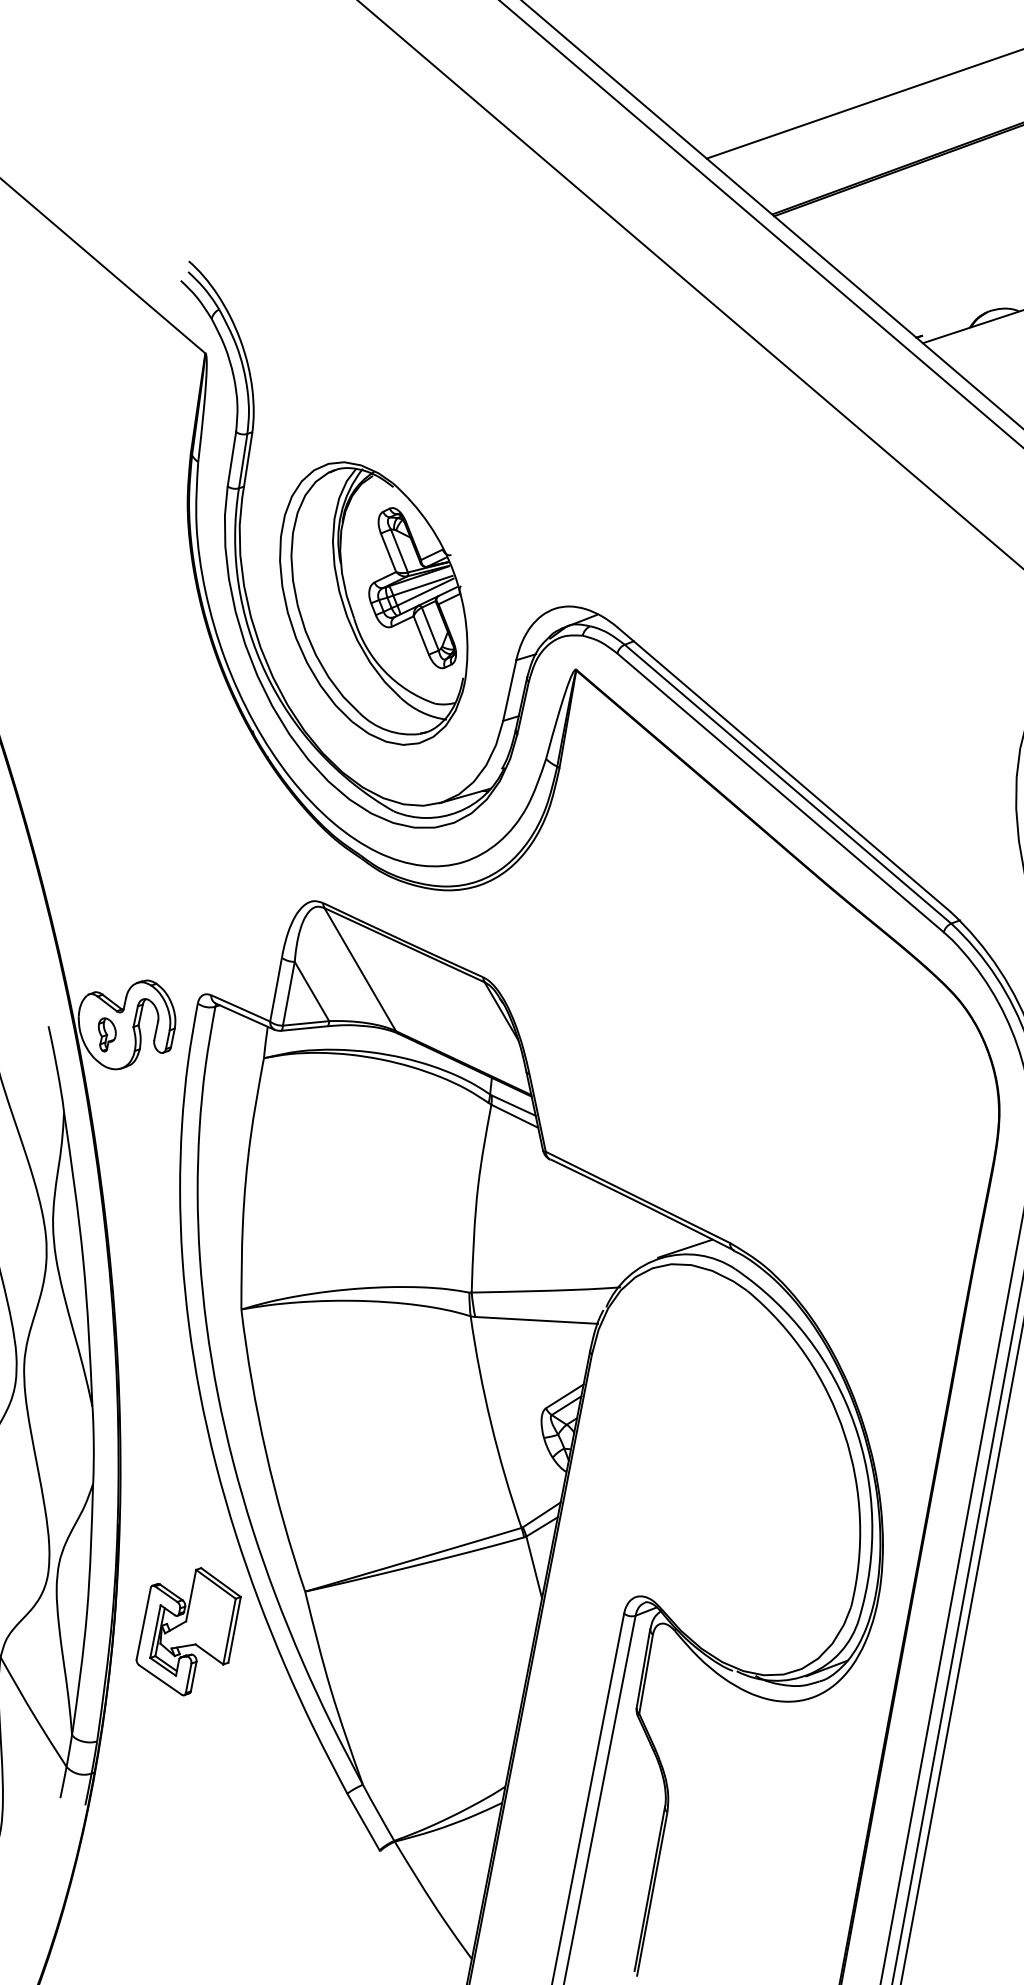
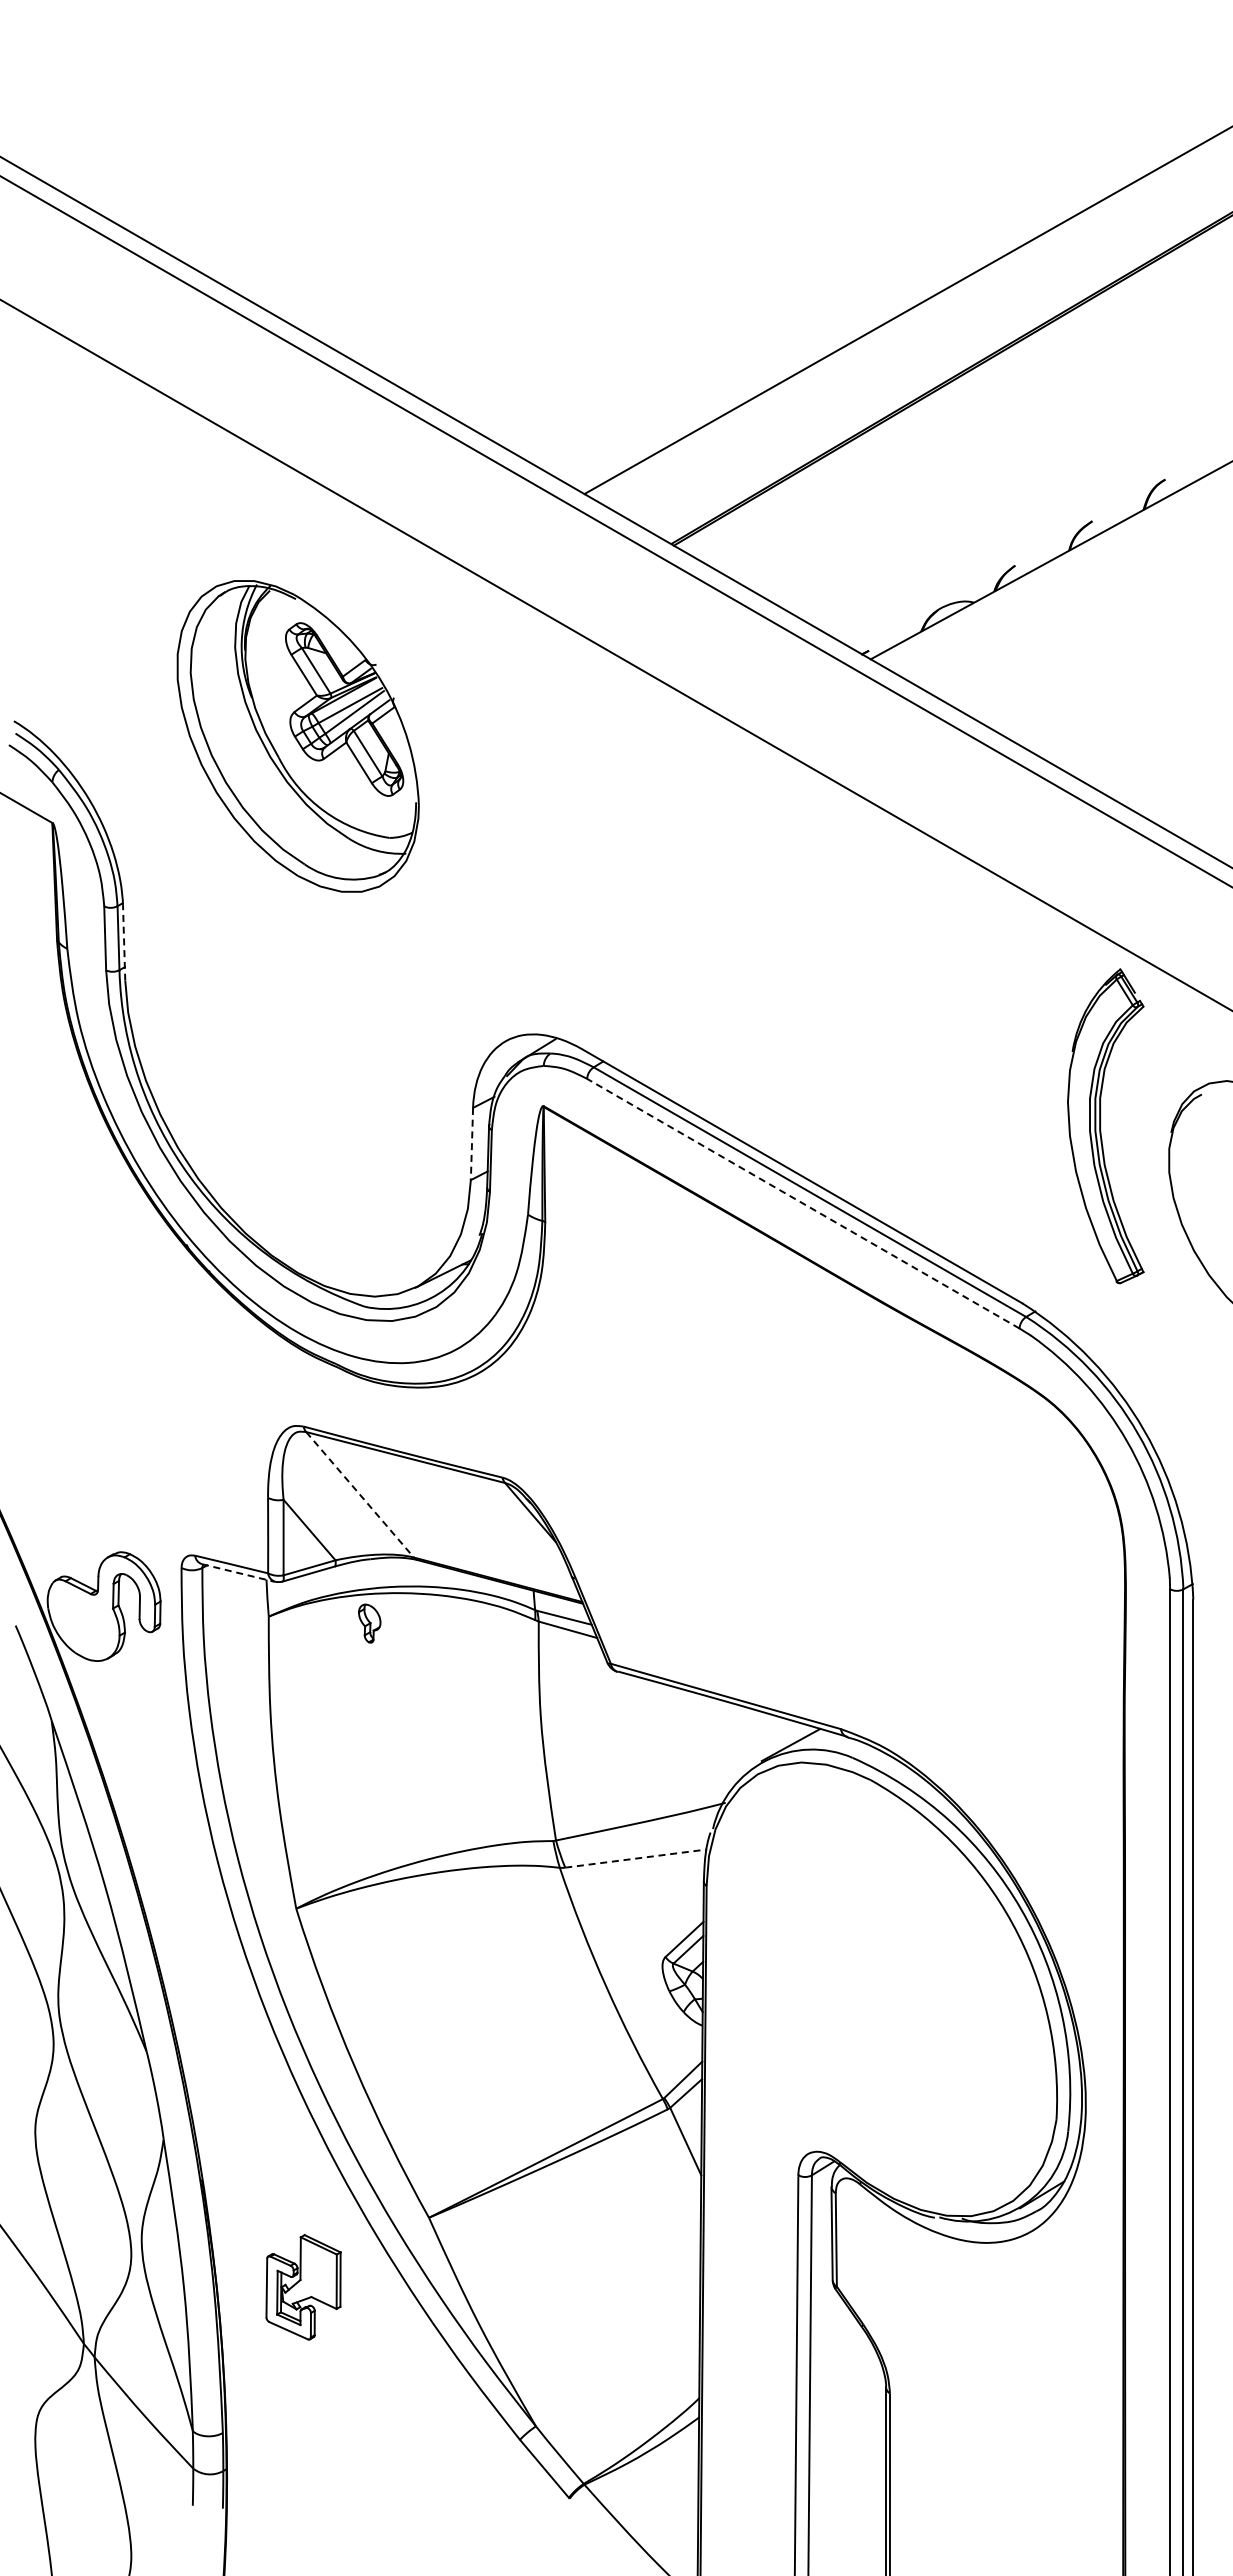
line: (247, 465) -> (124, 942), solid -> dashed
part: (373, 603) -> (297, 736), moved
line: (509, 690) -> (471, 1144), solid -> dashed
line: (780, 792) -> (803, 1203), solid -> dashed
line: (360, 969) -> (360, 1494), solid -> dashed
line: (245, 1017) -> (238, 1573), solid -> dashed
part: (106, 1035) -> (369, 1623), moved
line: (536, 1320) -> (636, 1858), solid -> dashed
part: (188, 1630) -> (303, 2286), size x0.7

